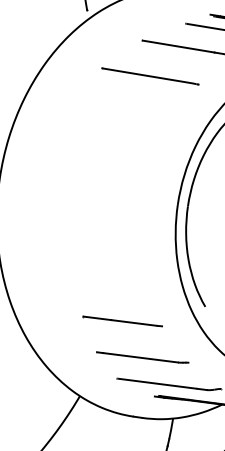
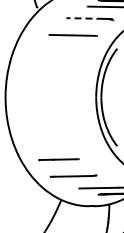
line: (177, 46) -> (84, 18), solid -> dashed
line: (121, 321) -> (58, 159), moved
line: (142, 356) -> (73, 175), moved

